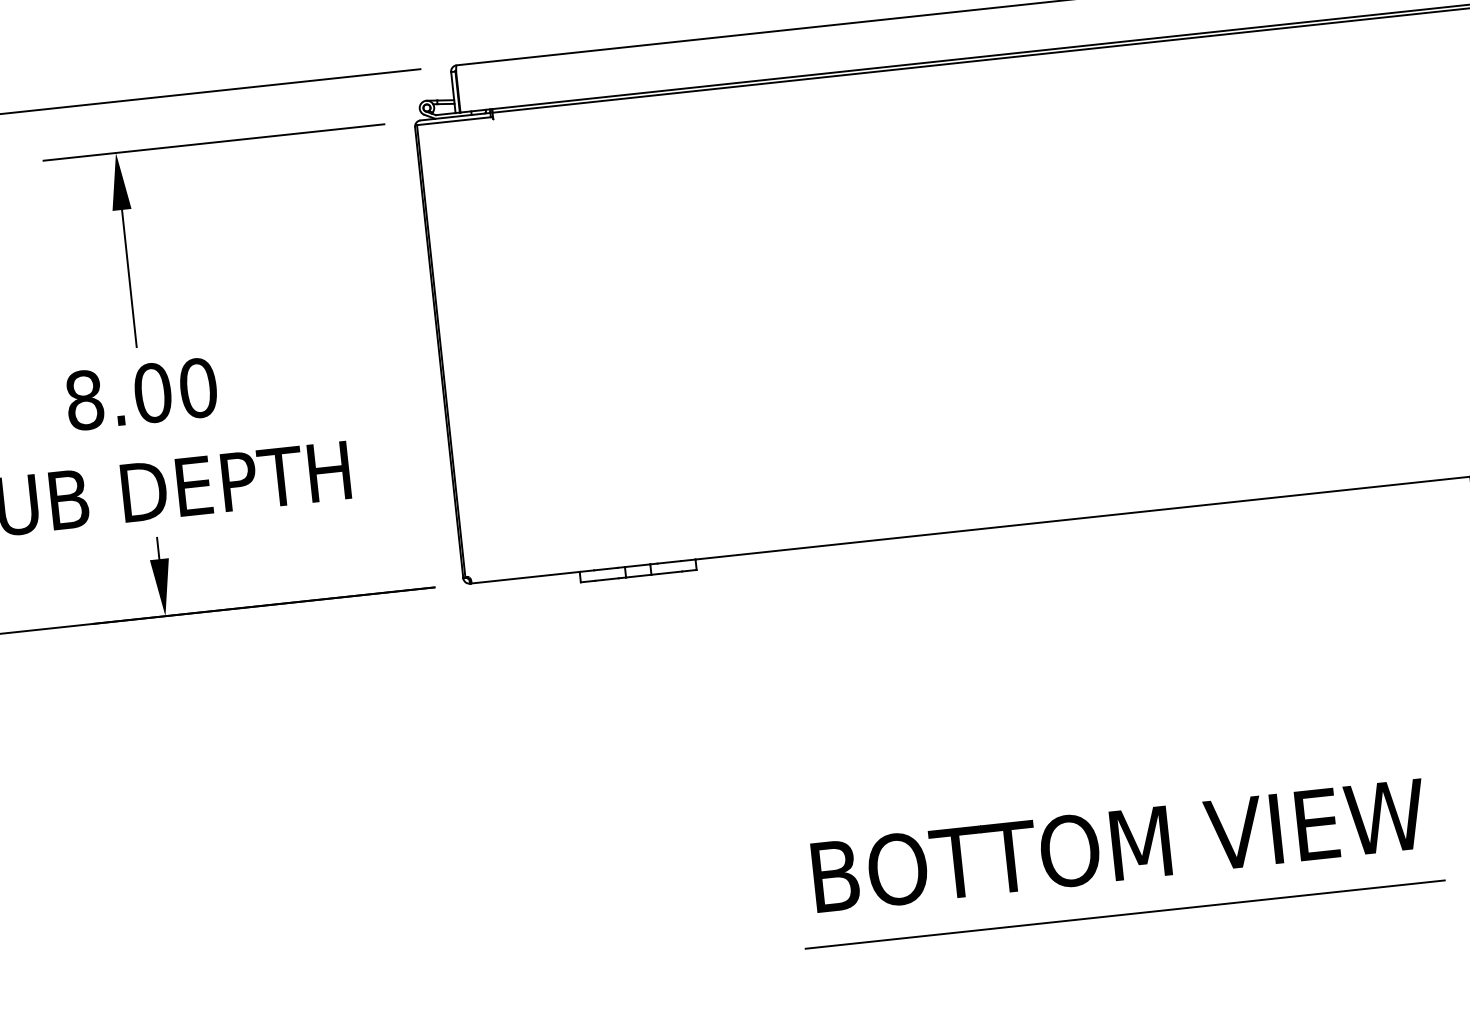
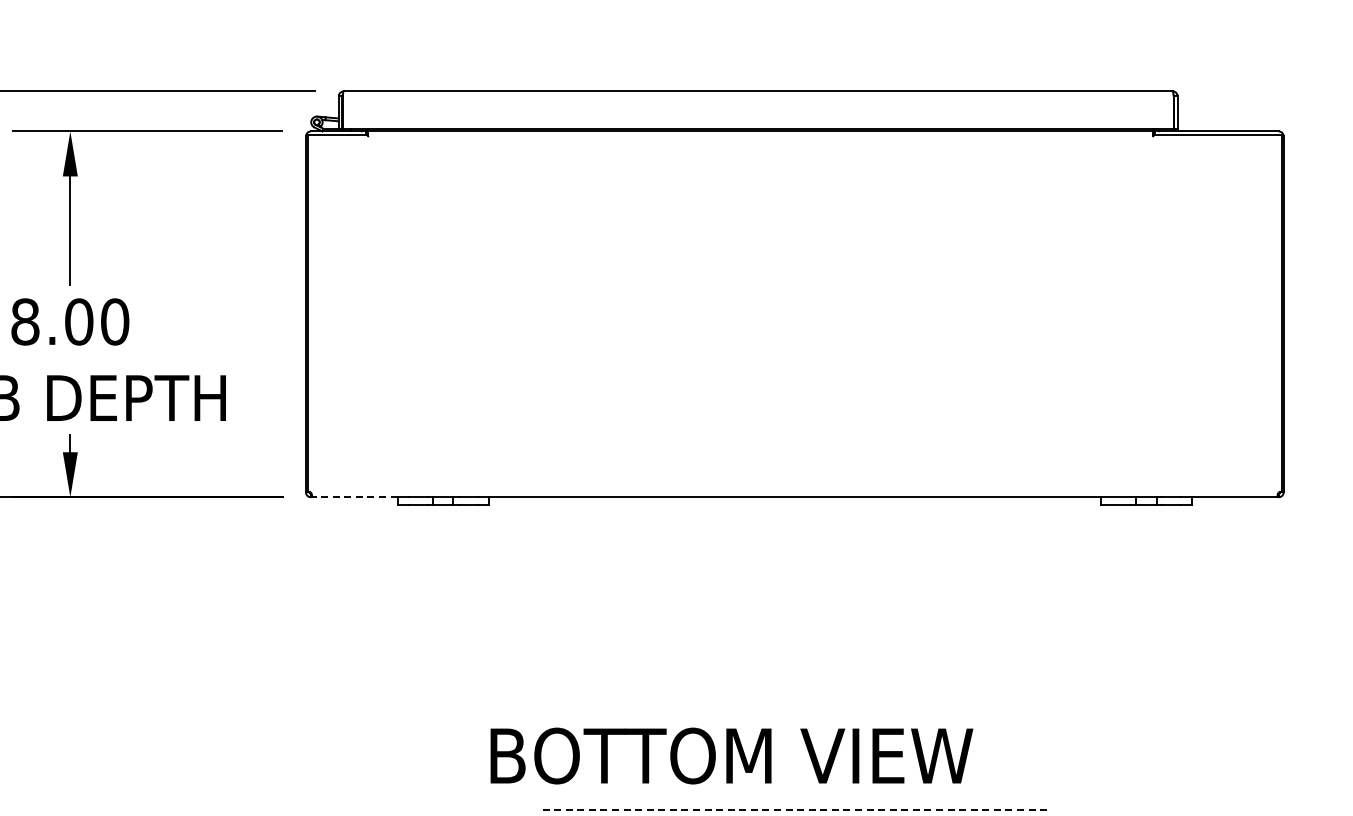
line: (524, 578) -> (353, 497), solid -> dashed
text: (1118, 845) -> (731, 755), moved
line: (1126, 914) -> (795, 810), solid -> dashed

